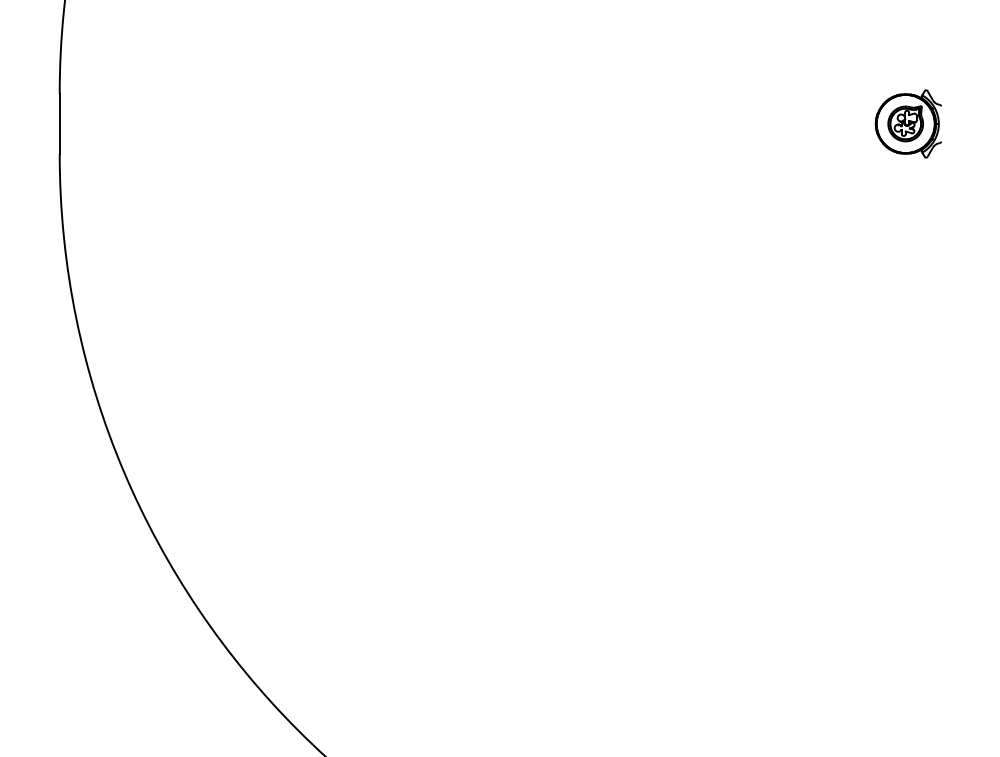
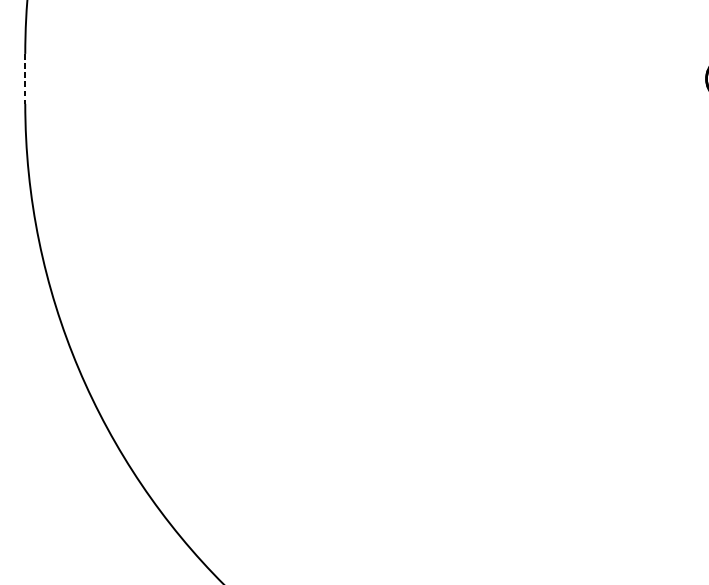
line: (59, 124) -> (25, 79), solid -> dashed

